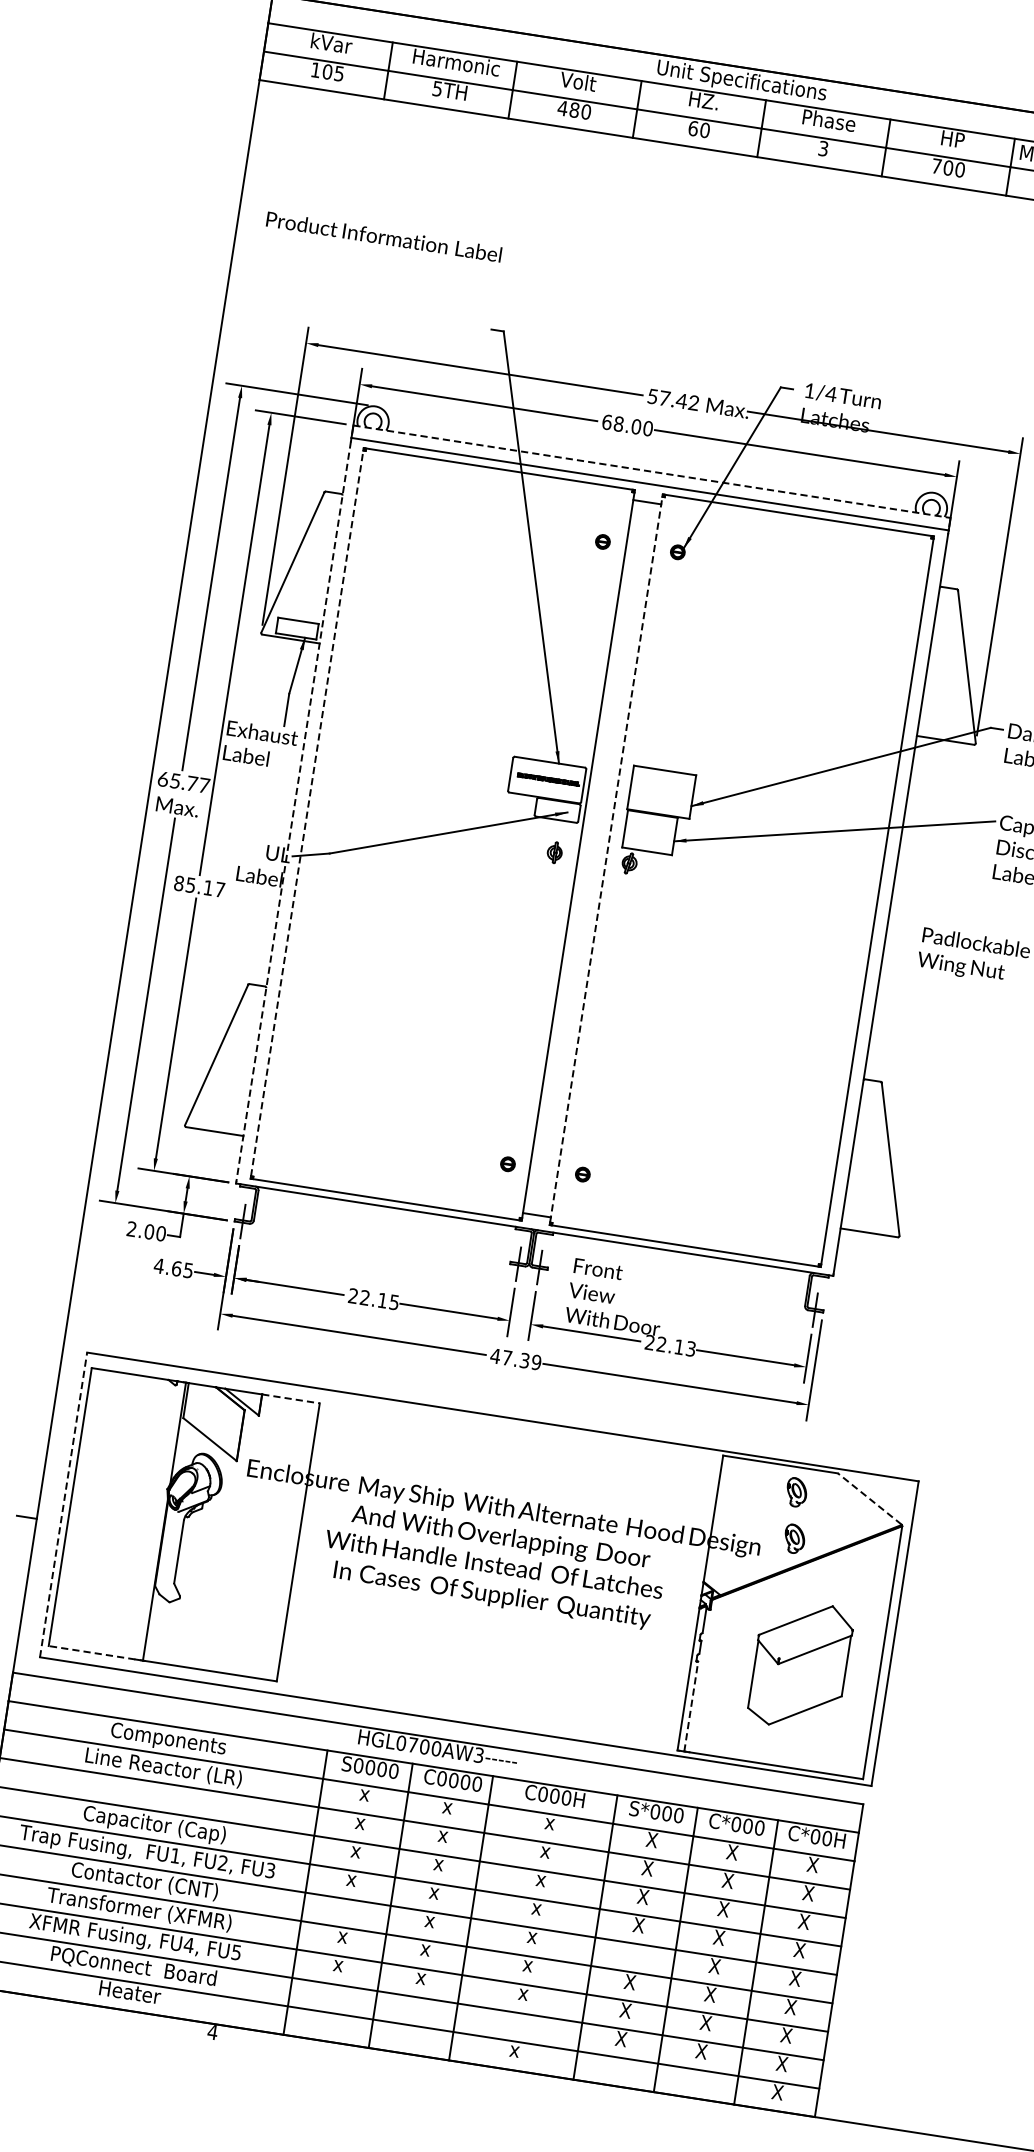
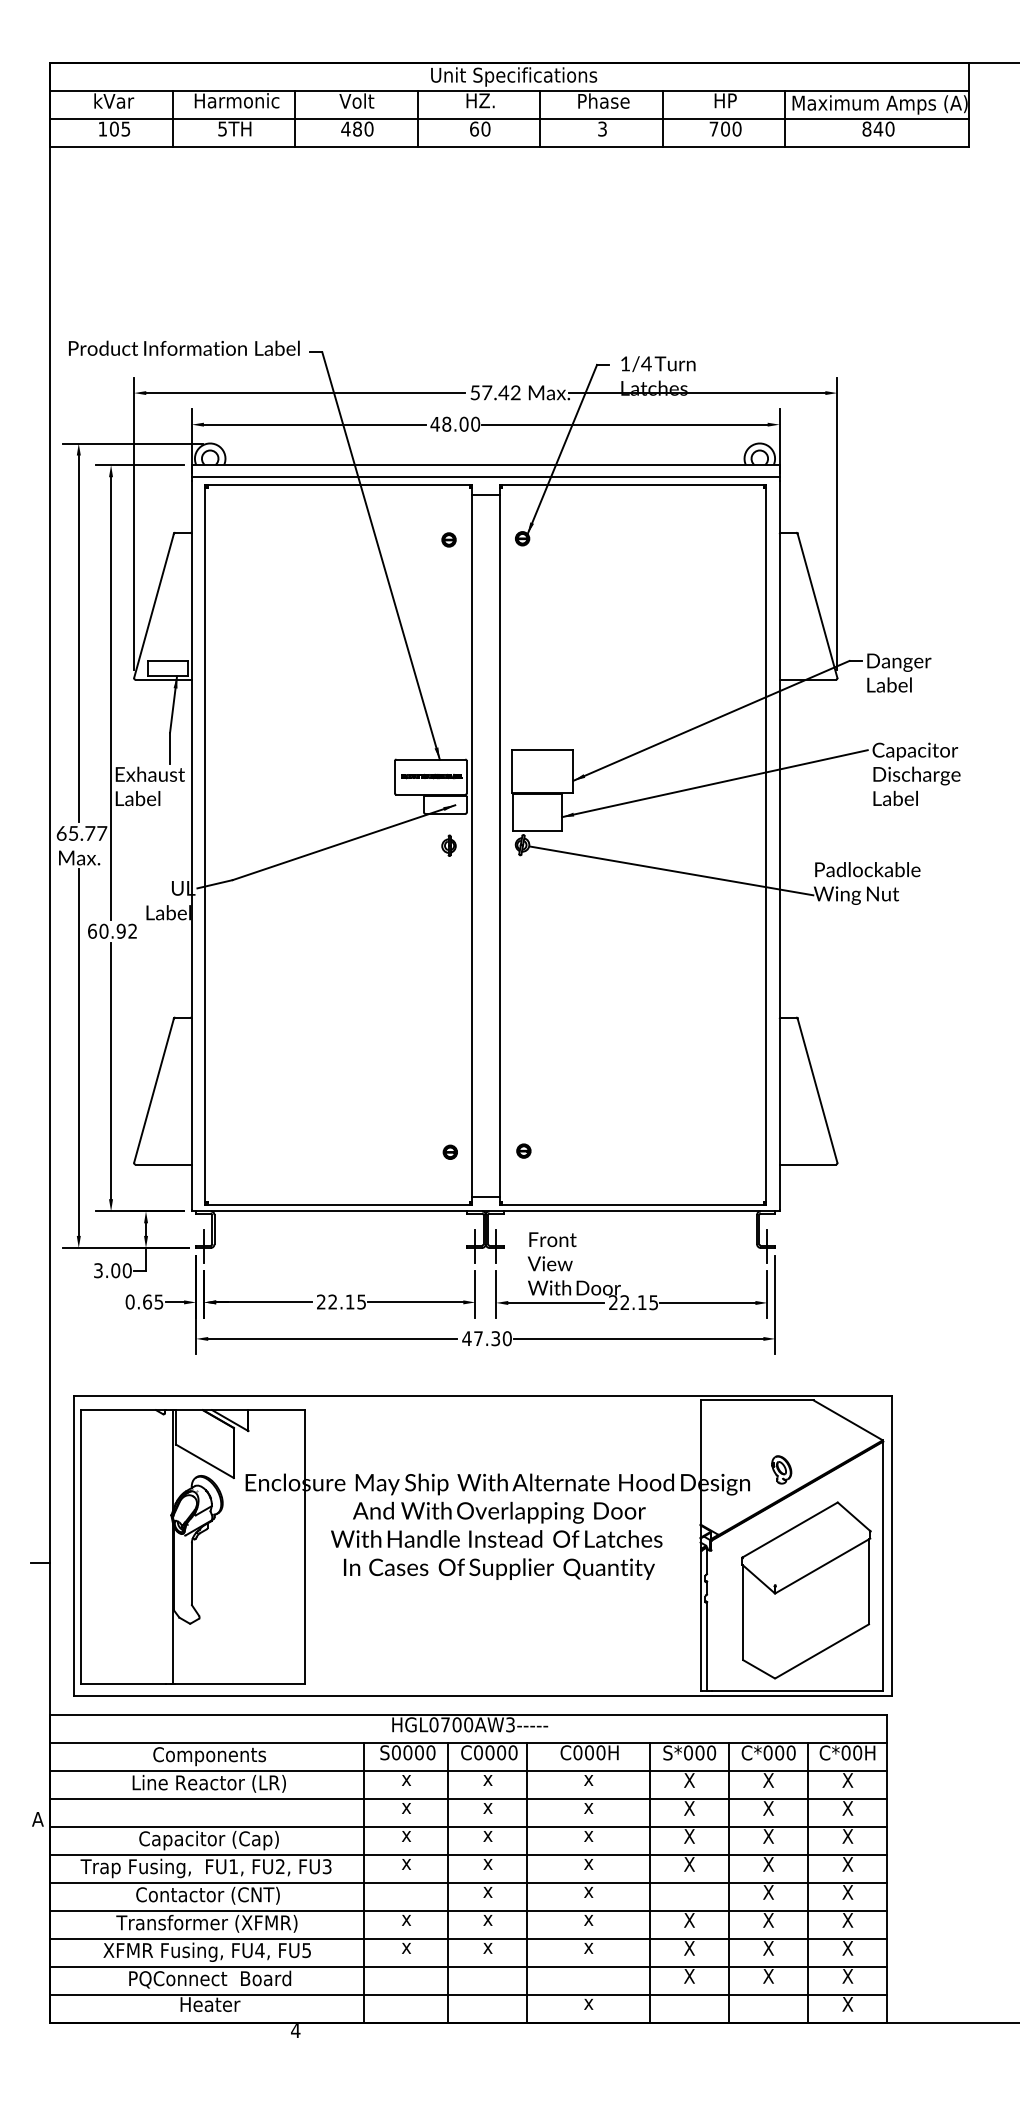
text: (384, 236) -> (184, 347), moved
text: (606, 421) -> (434, 423), 68.00 -> 48.00
line: (651, 472) -> (485, 465), dashed -> solid
line: (293, 811) -> (191, 845), dashed -> solid
line: (307, 813) -> (205, 844), dashed -> solid
line: (606, 859) -> (499, 844), dashed -> solid
text: (199, 885) -> (112, 930), 85.17 -> 60.92
line: (776, 912) -> (671, 870), added
text: (131, 1229) -> (98, 1270), 2.00 -> 3.00
text: (158, 1265) -> (129, 1301), 4.65 -> 0.65
text: (690, 1348) -> (653, 1302), 22.13 -> 22.15
text: (535, 1362) -> (506, 1338), 47.39 -> 47.30
line: (291, 1399) -> (277, 1410), dashed -> solid
part: (796, 1492) -> (776, 1424), removed
line: (869, 1499) -> (847, 1420), dashed -> solid
line: (63, 1504) -> (73, 1545), dashed -> solid
line: (92, 1652) -> (123, 1683), dashed -> solid
part: (800, 1665) -> (806, 1590), size x1.43
line: (691, 1706) -> (707, 1646), dashed -> solid

